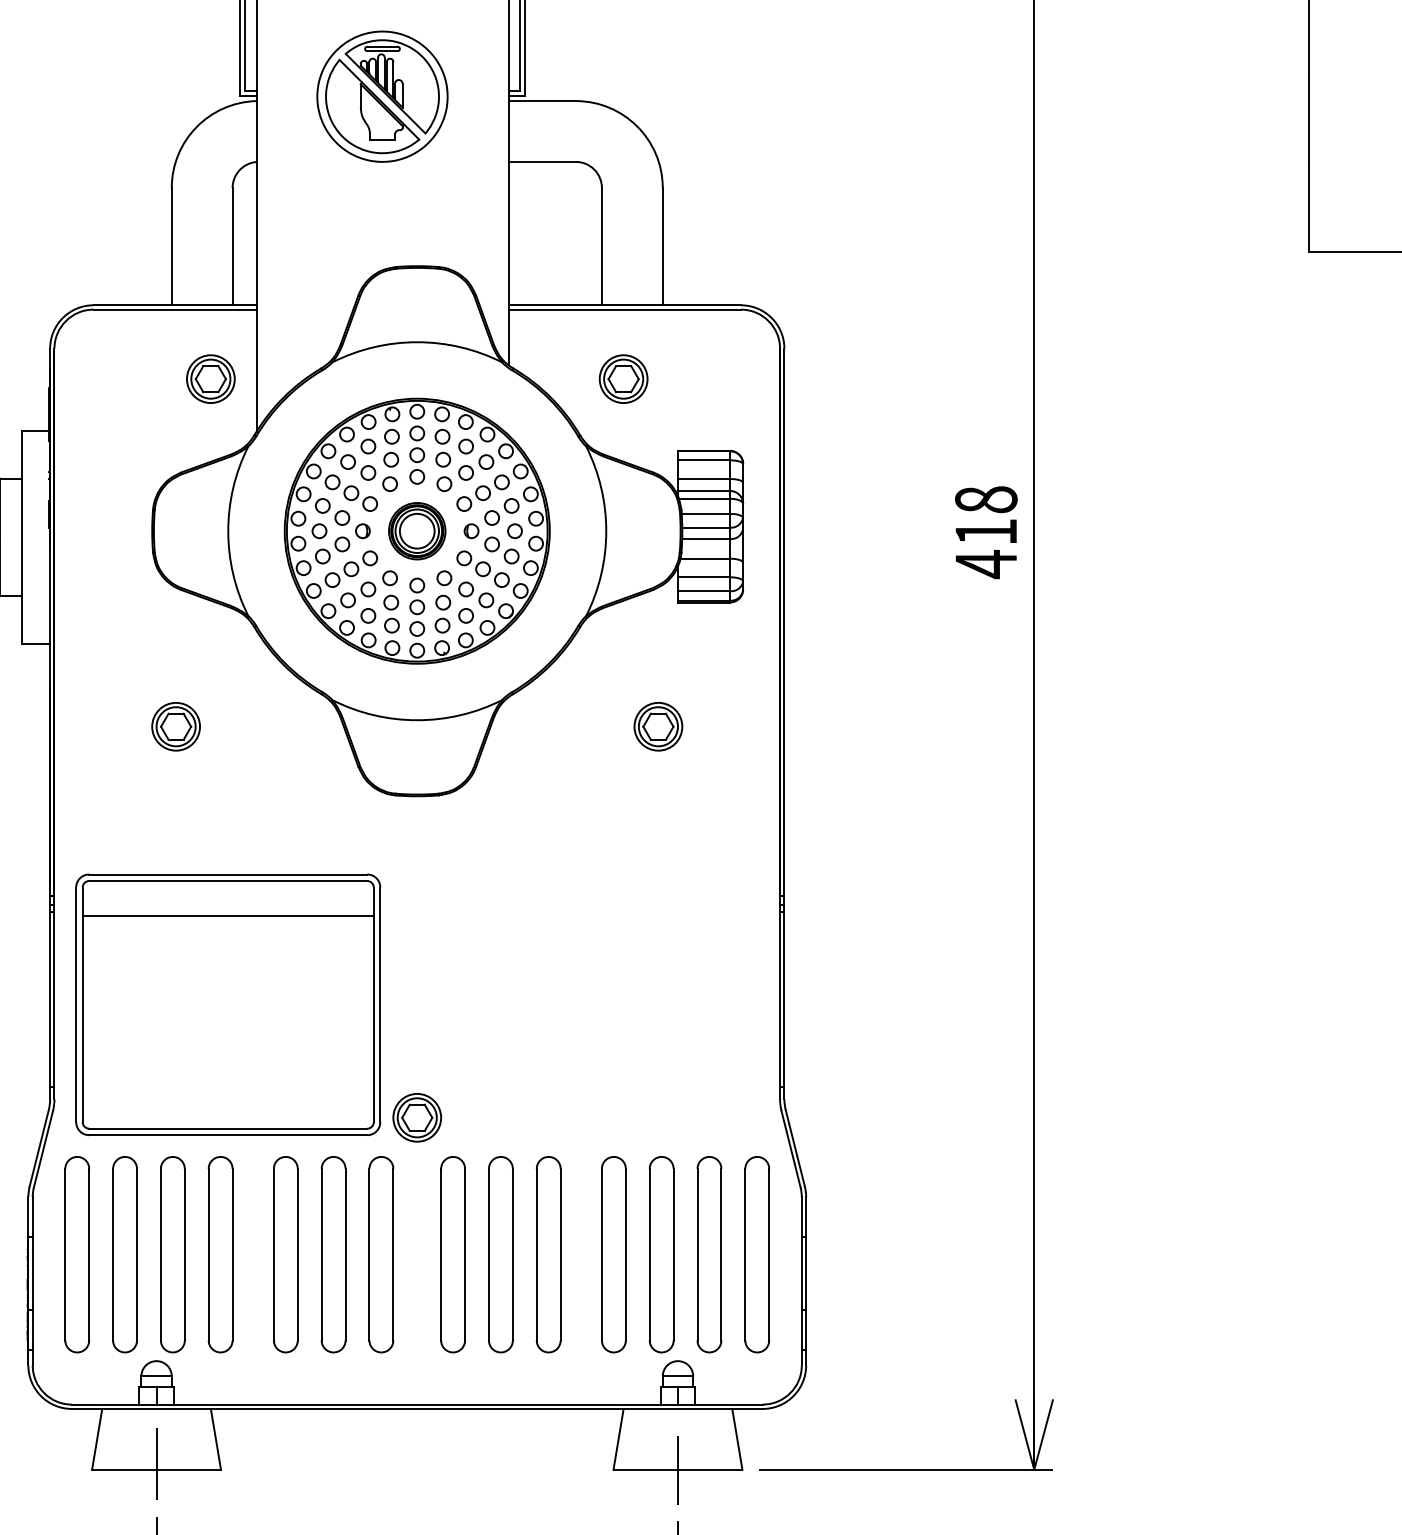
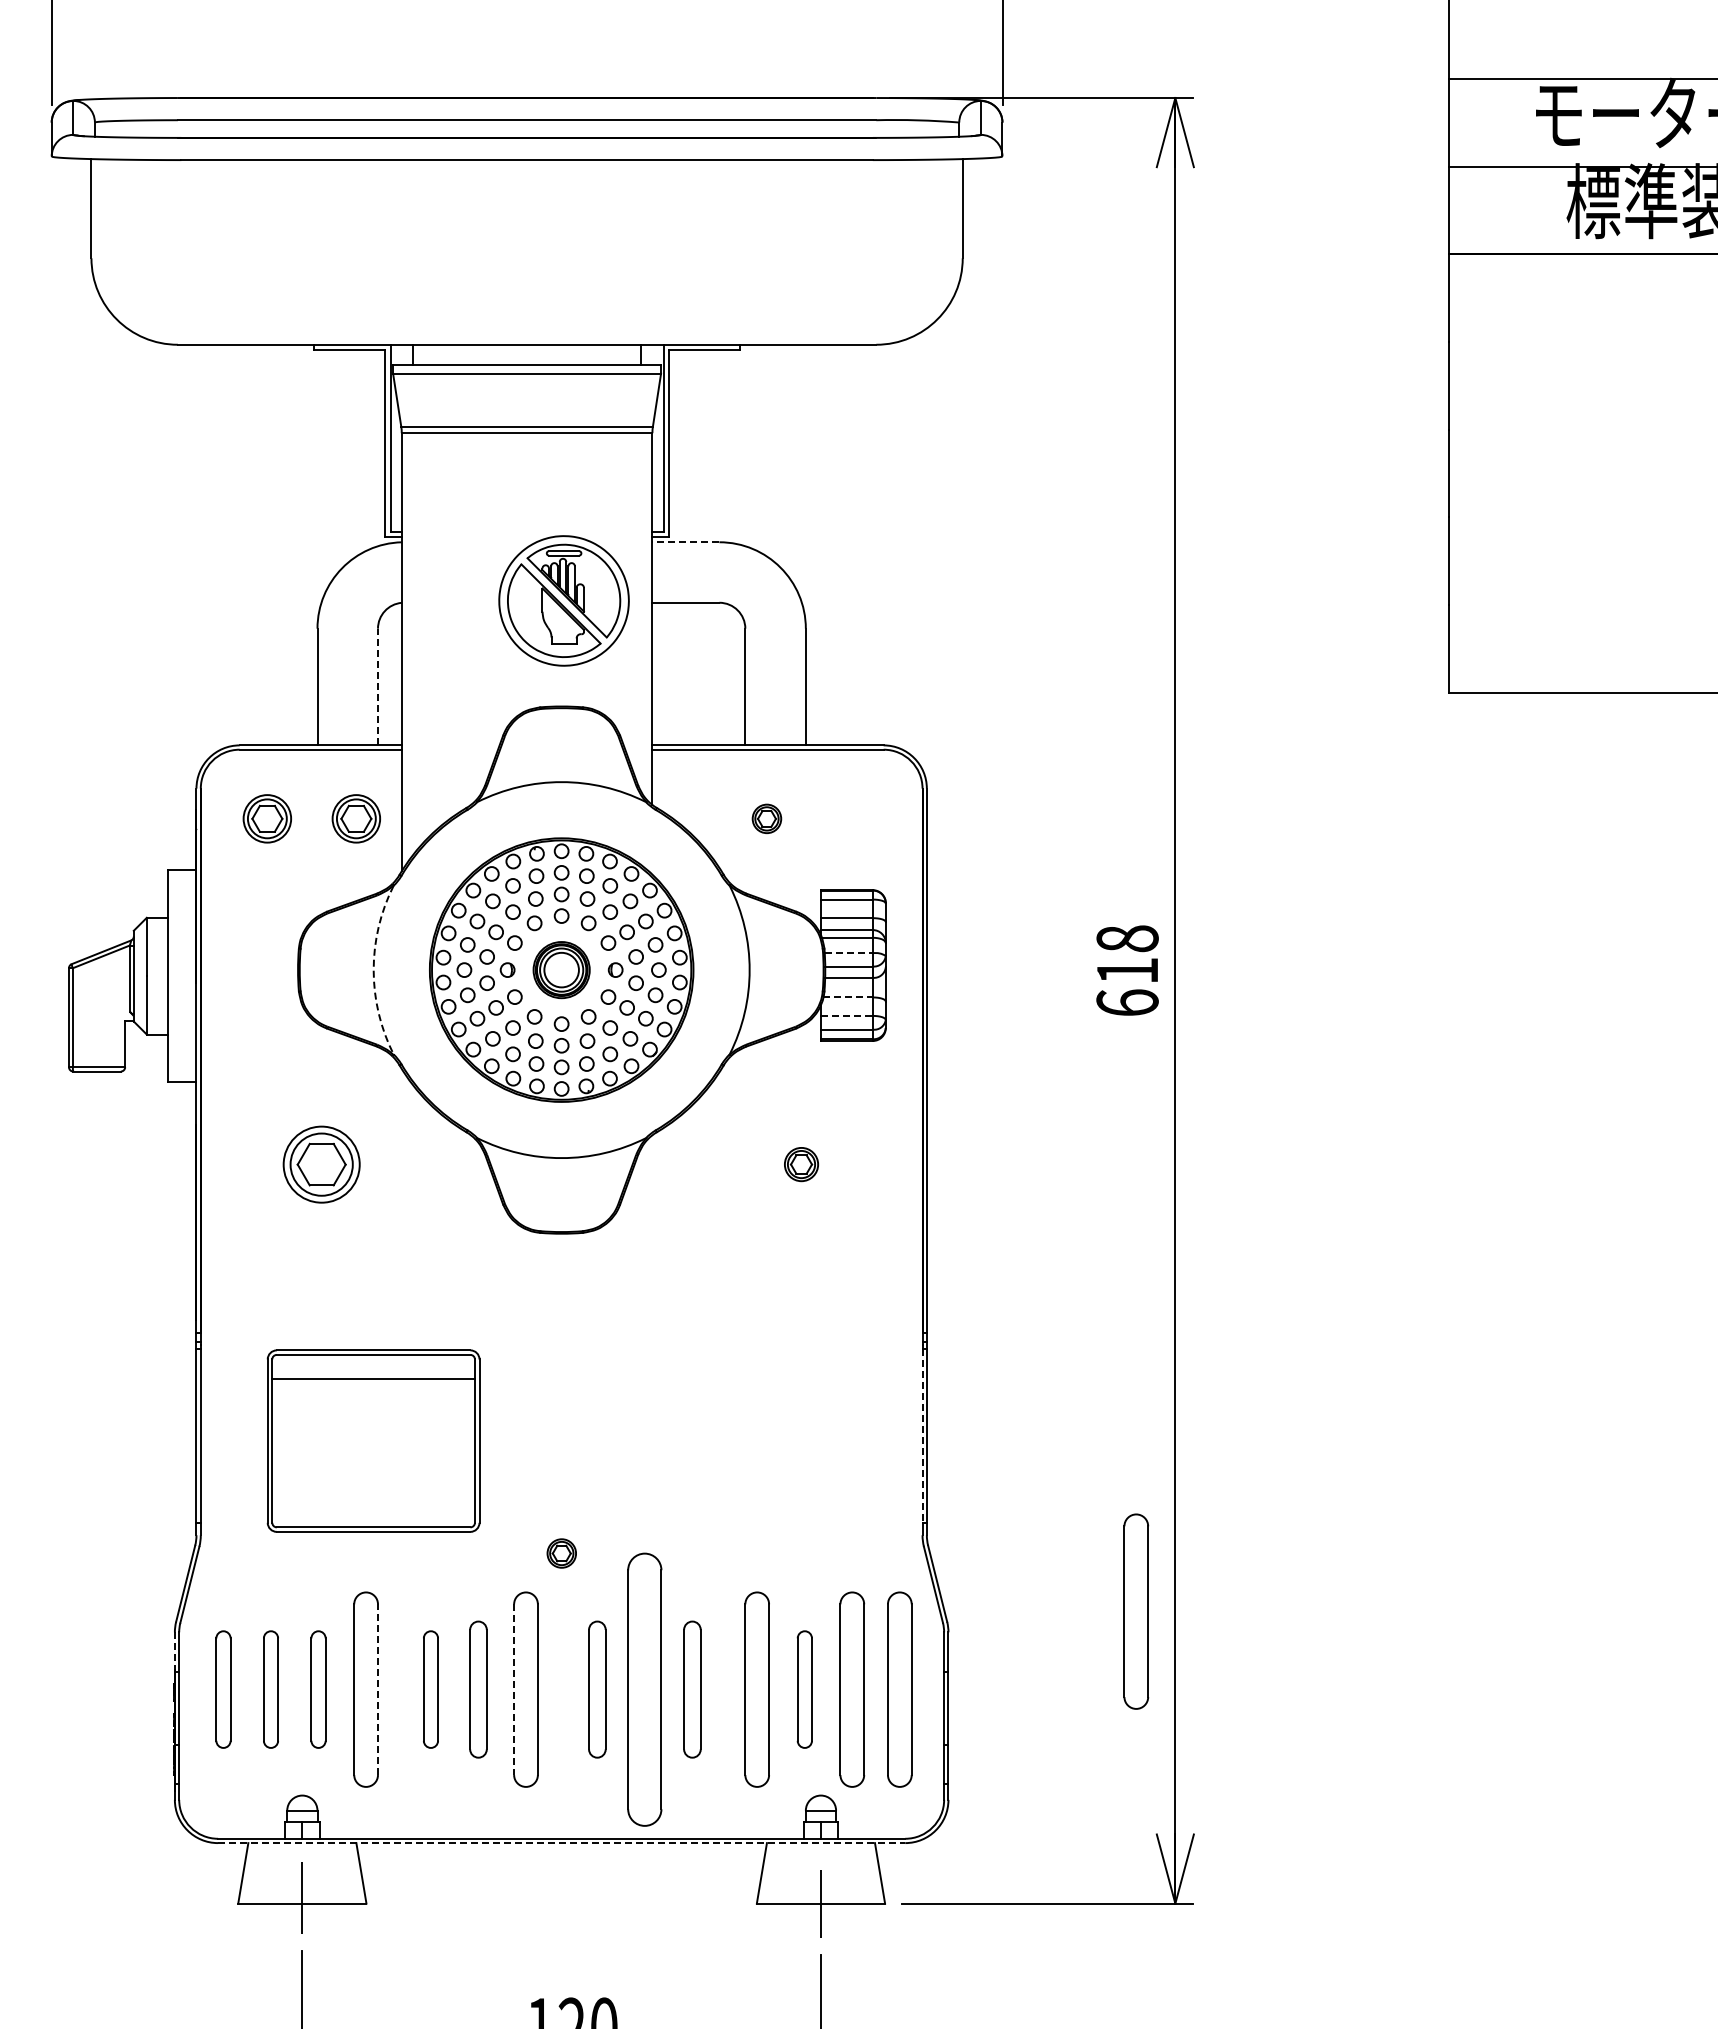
part: (381, 96) -> (563, 600), moved
line: (541, 101) -> (685, 542), solid -> dashed
line: (233, 246) -> (378, 686), solid -> dashed
part: (120, 378) -> (266, 818), added
part: (623, 378) -> (766, 818), size x0.6
line: (706, 514) -> (849, 953), solid -> dashed
arc: (228, 531) -> (373, 970), solid -> dashed
line: (705, 558) -> (848, 997), solid -> dashed
text: (986, 563) -> (1127, 1002), 418 -> 618
line: (703, 576) -> (846, 1015), solid -> dashed
part: (175, 726) -> (321, 1164), size x1.6
part: (658, 726) -> (801, 1164), size x0.7
line: (780, 1000) -> (922, 1436), solid -> dashed
part: (228, 1004) -> (373, 1440), size x0.7
part: (417, 1117) -> (561, 1553), size x0.6
part: (995, 1176) -> (1136, 1611), added
line: (28, 1216) -> (174, 1651), solid -> dashed
part: (77, 1254) -> (223, 1689), size x0.6
part: (124, 1254) -> (270, 1689), size x0.6
part: (172, 1254) -> (318, 1689), size x0.6
line: (233, 1254) -> (378, 1689), solid -> dashed
part: (285, 1254) -> (430, 1689), size x0.6
part: (333, 1254) -> (478, 1689), size x0.7
part: (453, 1254) -> (597, 1689), size x0.7
part: (500, 1254) -> (644, 1689), size x1.4
part: (548, 1254) -> (692, 1689), size x0.7
part: (661, 1254) -> (804, 1689), size x0.6
line: (369, 1255) -> (514, 1690), solid -> dashed
line: (417, 1409) -> (561, 1843), solid -> dashed

